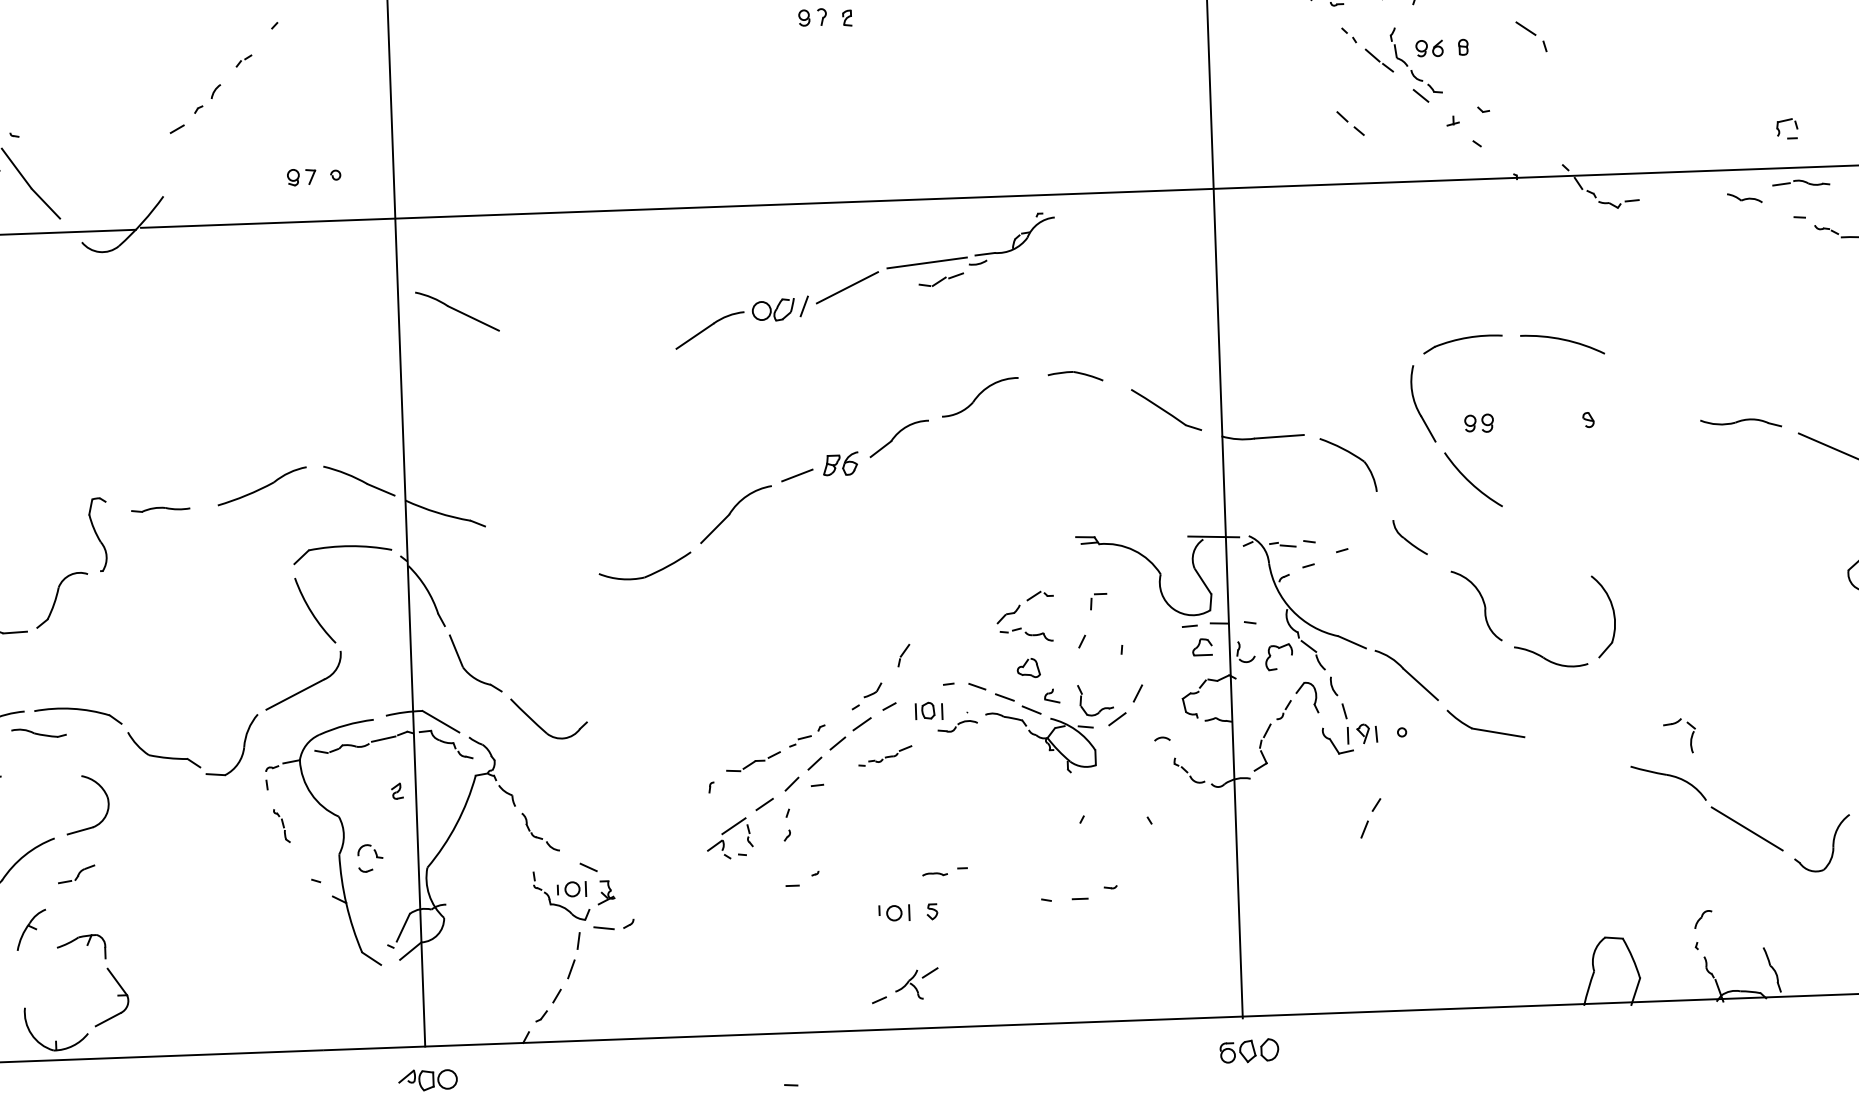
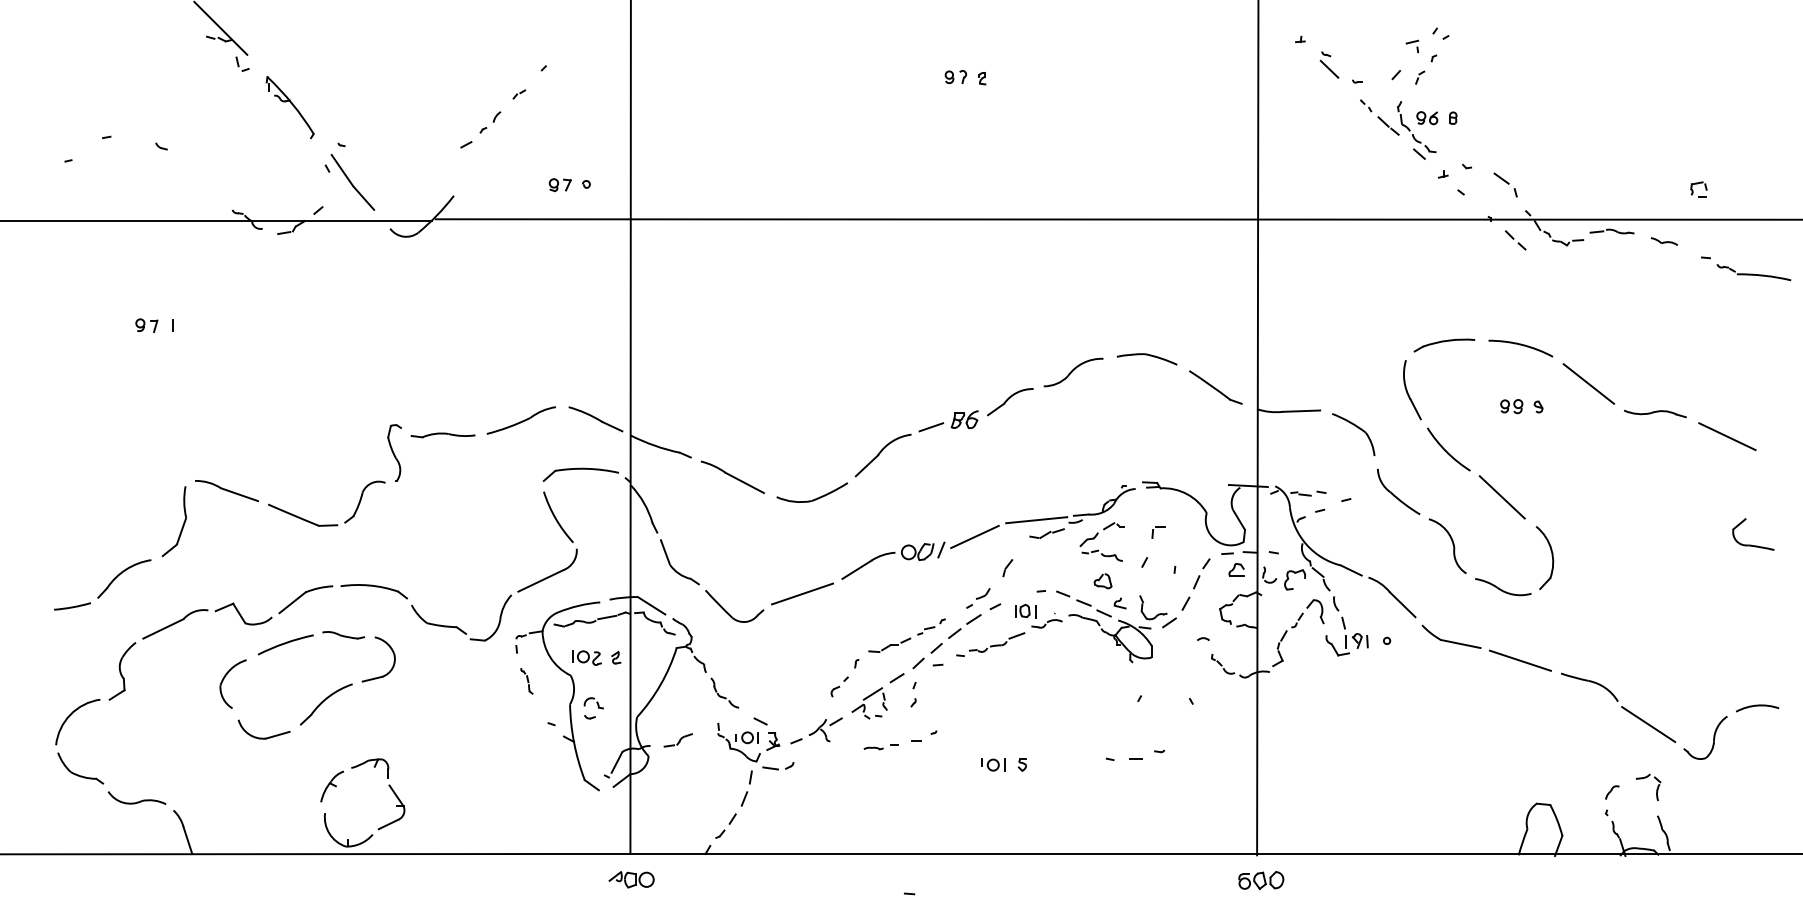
part: (1531, 36) -> (1505, 184), moved
line: (1348, 122) -> (1514, 239), moved
part: (1800, 182) -> (1611, 231), moved
part: (864, 281) -> (988, 532), moved
part: (457, 310) -> (732, 476), moved
part: (1074, 376) -> (1146, 359), size x1.43
line: (1652, 386) -> (1588, 383), added
part: (1478, 423) -> (1511, 406), moved
part: (160, 509) -> (442, 435), size x1.43
part: (1409, 536) -> (1398, 491), size x1.67
line: (1544, 539) -> (1501, 497), added
line: (637, 698) -> (802, 593), added
part: (38, 733) -> (343, 635), moved
part: (1690, 736) -> (1656, 788), moved
line: (1575, 751) -> (1519, 660), added
part: (884, 756) -> (990, 644), size x1.67
part: (358, 792) -> (586, 657), added
part: (1370, 817) -> (1201, 573), moved
part: (689, 818) -> (839, 686), added
part: (944, 872) -> (880, 747), moved
part: (75, 874) -> (677, 740), moved
part: (30, 929) -> (331, 786), moved
part: (905, 985) -> (816, 730), moved

